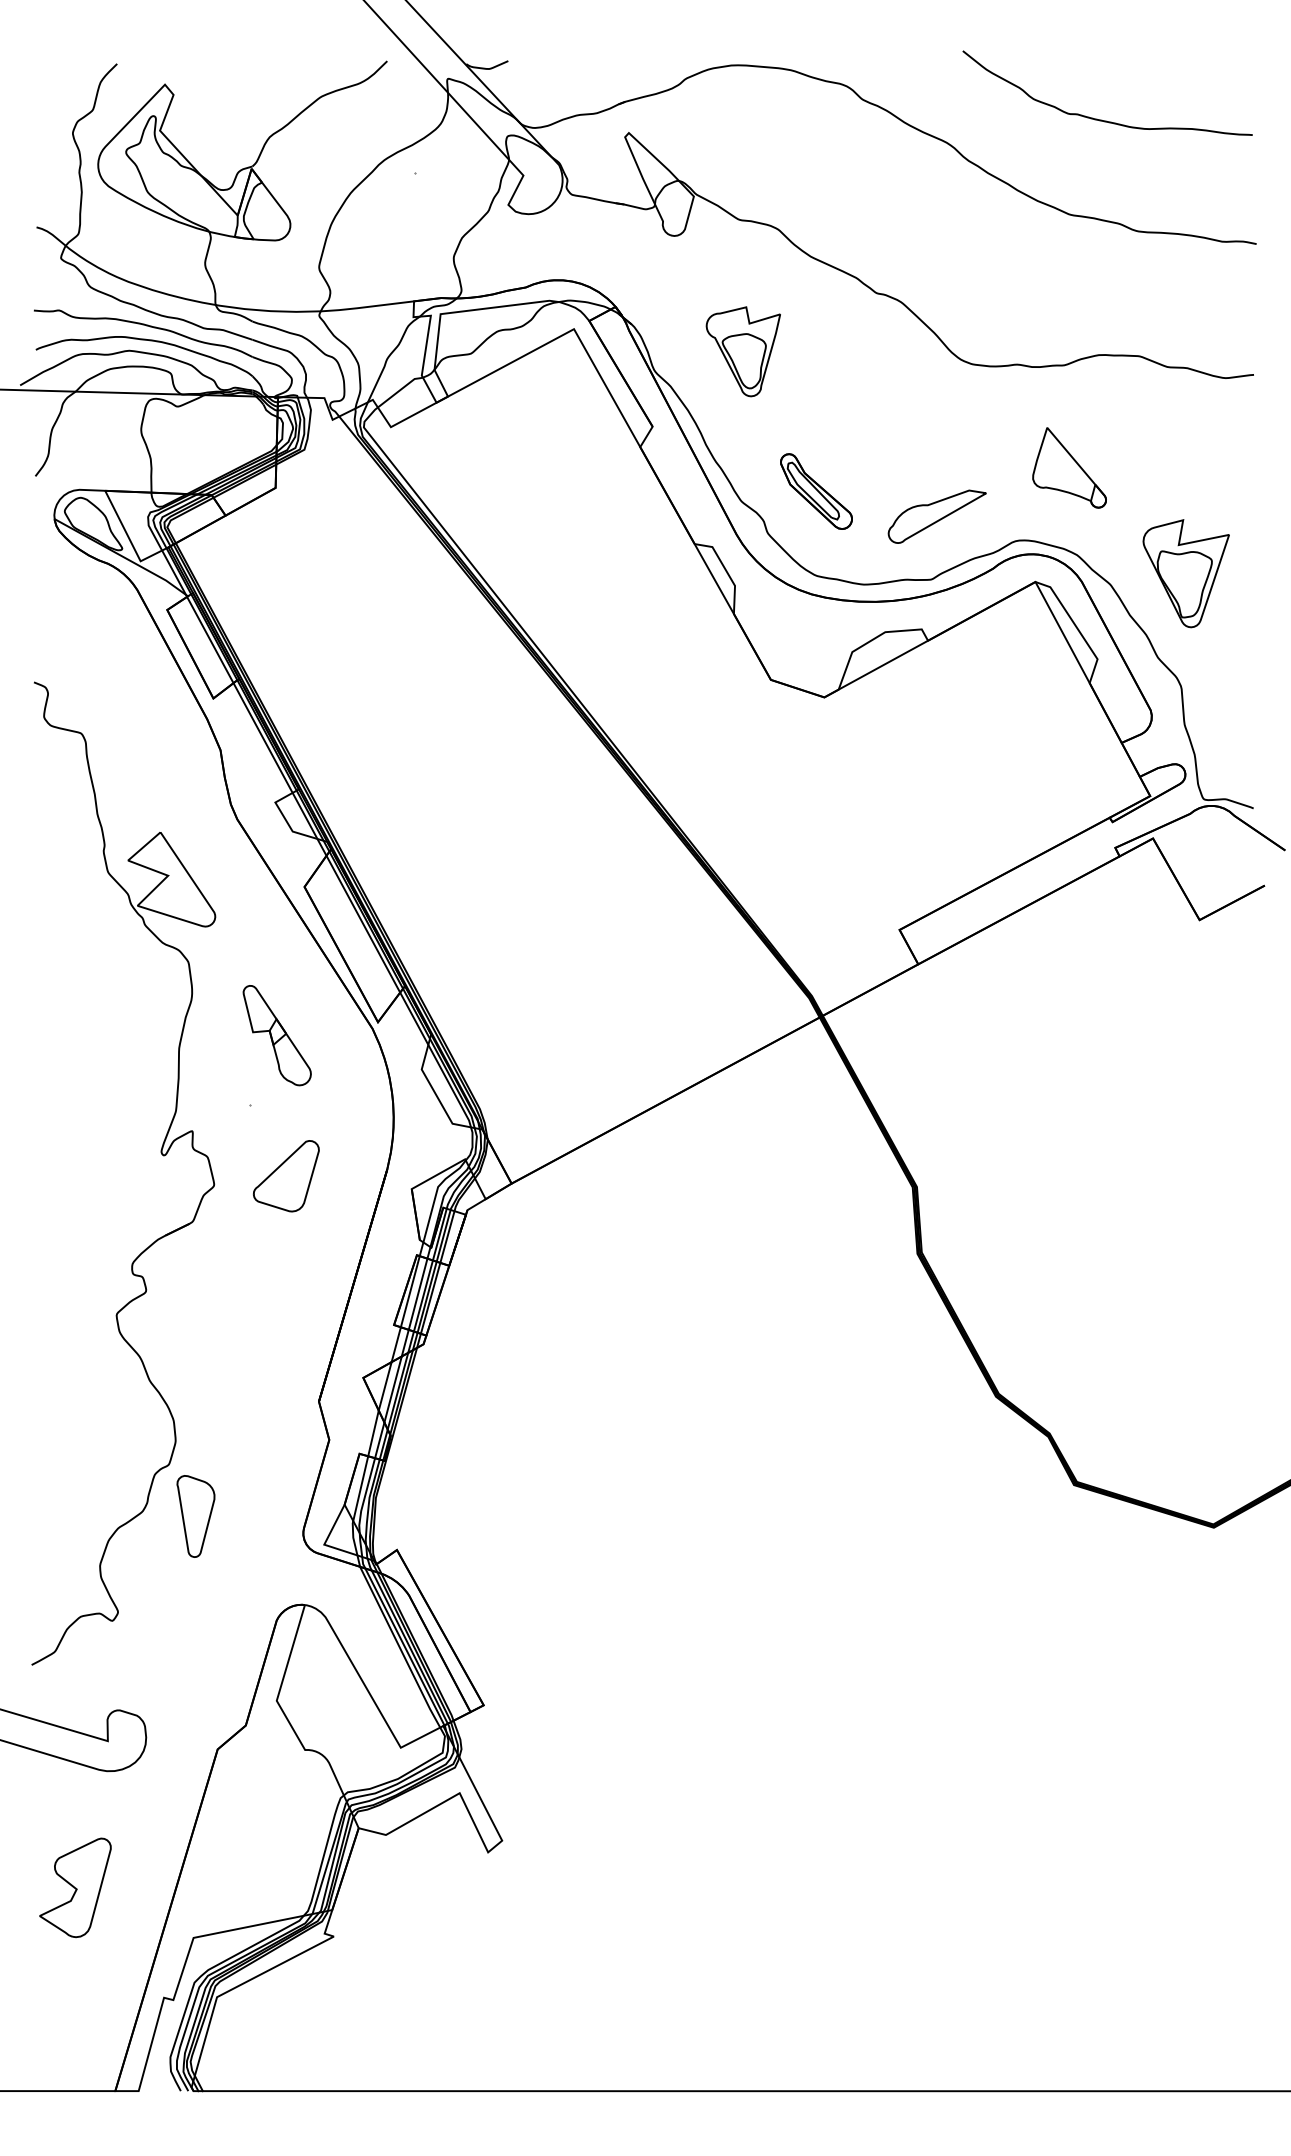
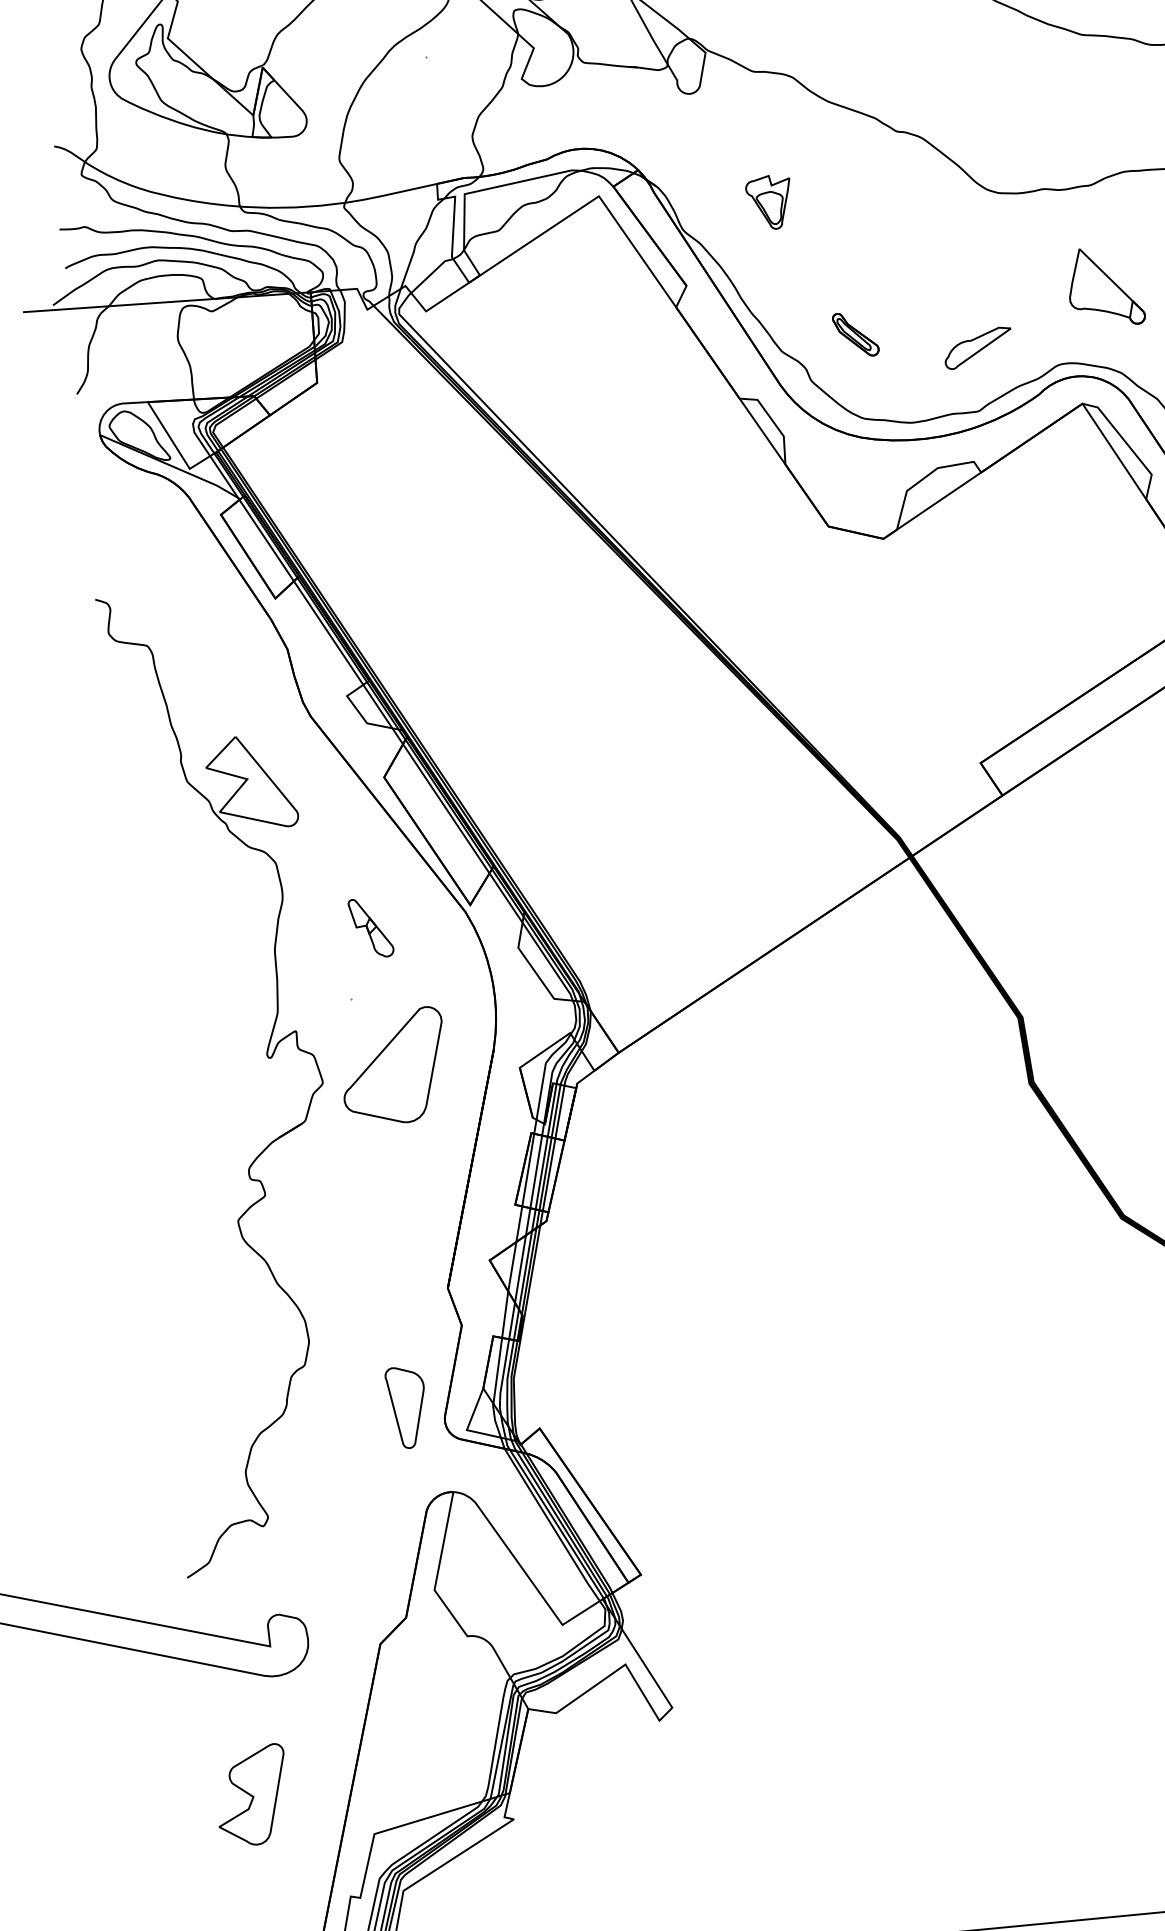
part: (742, 351) -> (768, 202), size x0.6
part: (816, 491) -> (855, 334), size x0.6
part: (936, 516) -> (977, 348), size x0.7
part: (276, 1035) -> (370, 927), size x0.6
part: (286, 1176) -> (393, 1067), size x1.6
part: (195, 1516) -> (406, 1407), moved

